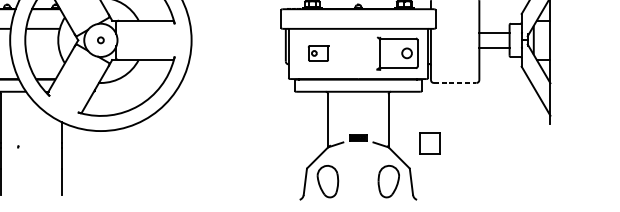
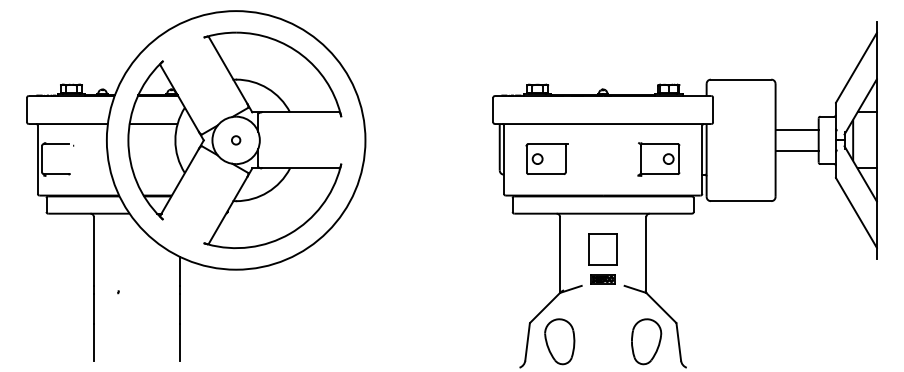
part: (318, 53) -> (546, 158), size x1.43
part: (397, 53) -> (658, 159), size x0.71
line: (455, 83) -> (741, 201), dashed -> solid
part: (429, 143) -> (602, 249), moved

